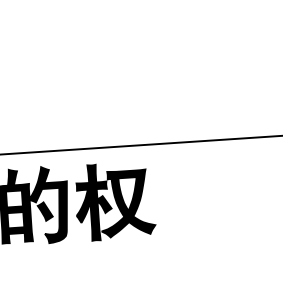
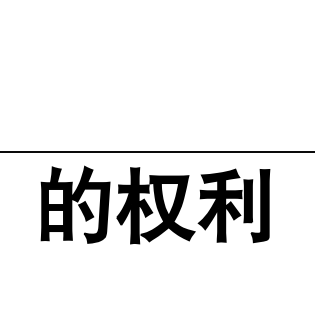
part: (192, 195) -> (233, 205), added

